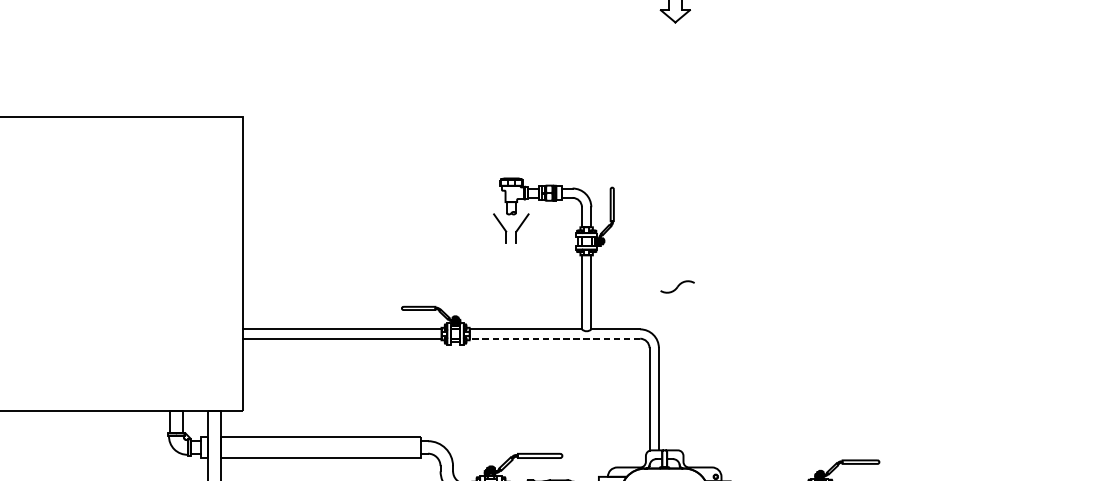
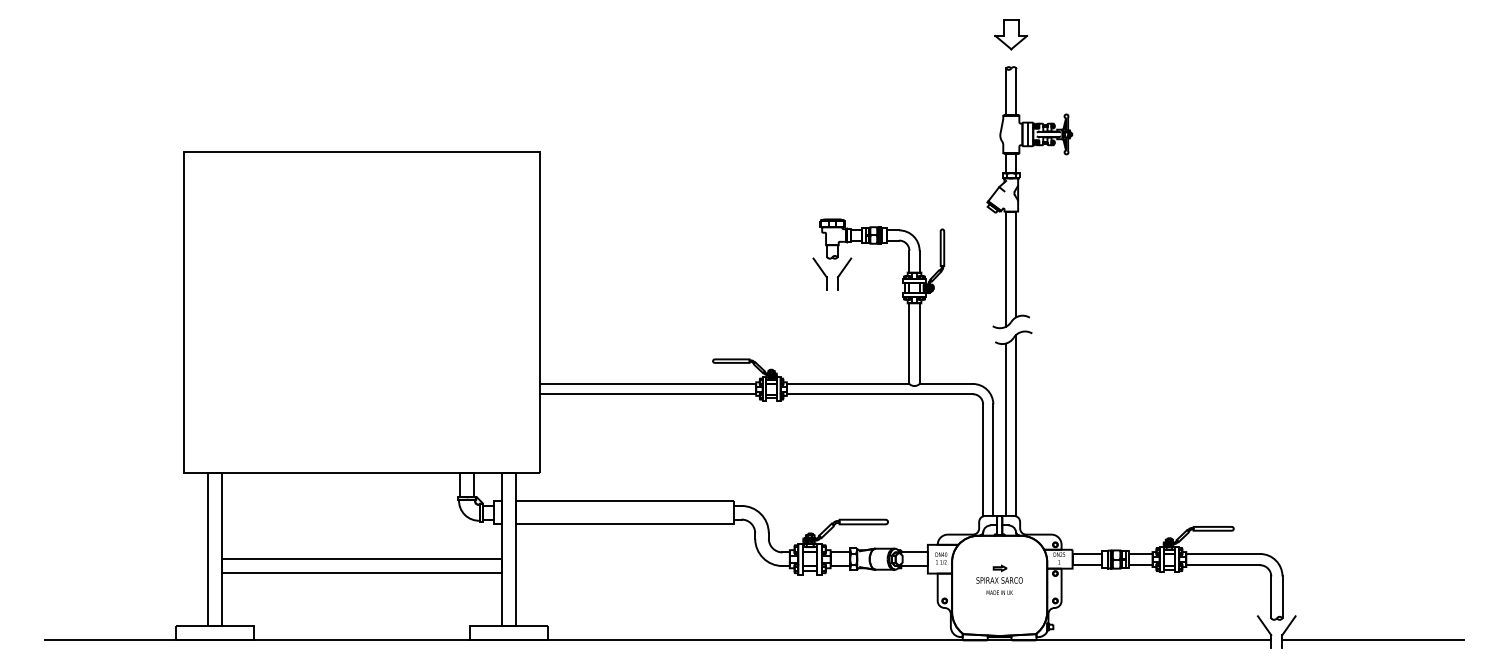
part: (682, 161) -> (1019, 200), added
line: (554, 339) -> (879, 394), dashed -> solid
line: (680, 367) -> (1016, 425), added
line: (670, 371) -> (1006, 429), added

